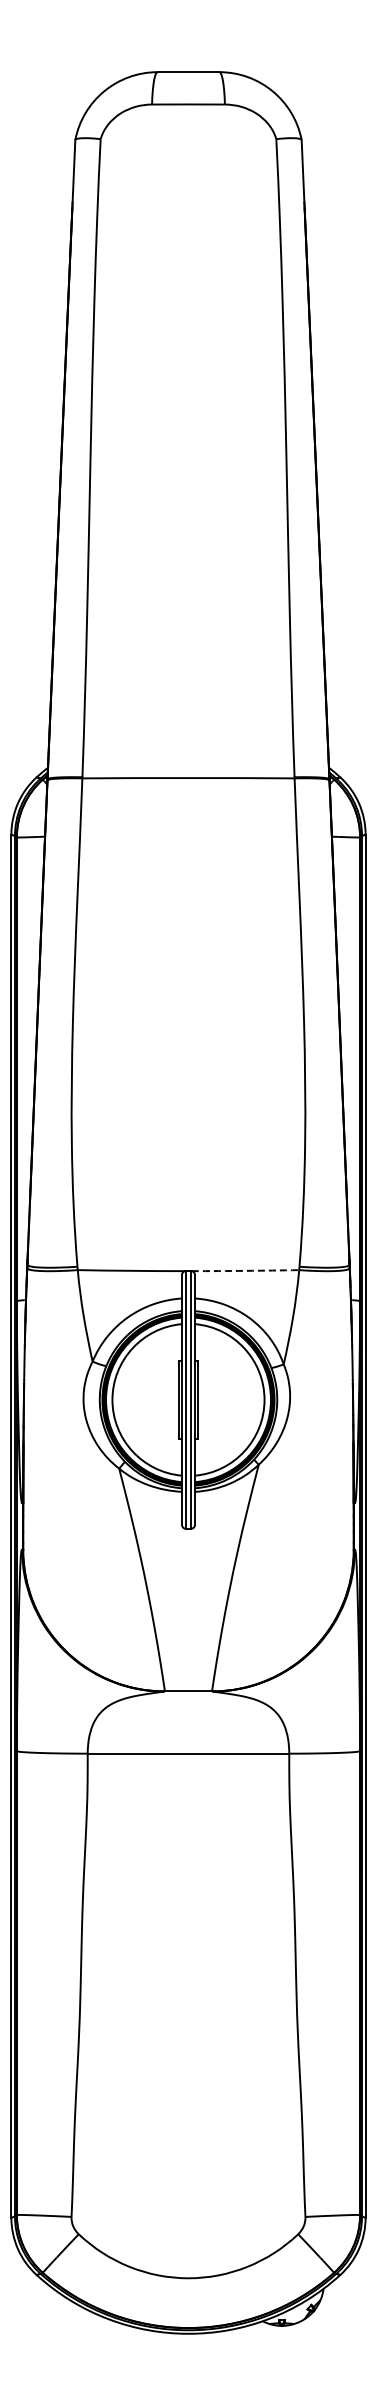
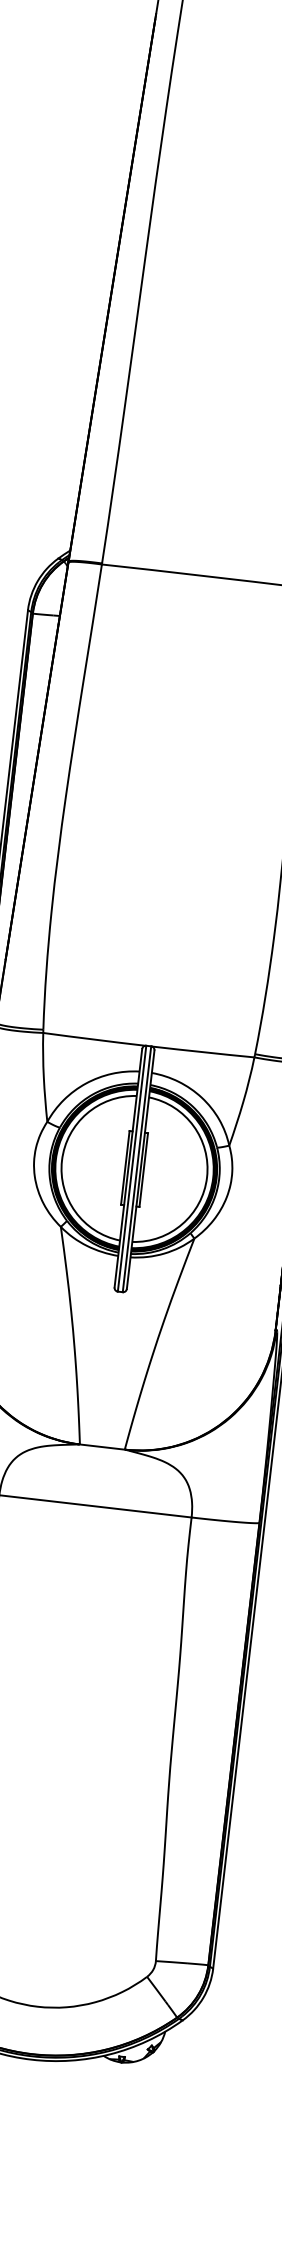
arc: (245, 1270) -> (203, 1051), dashed -> solid

